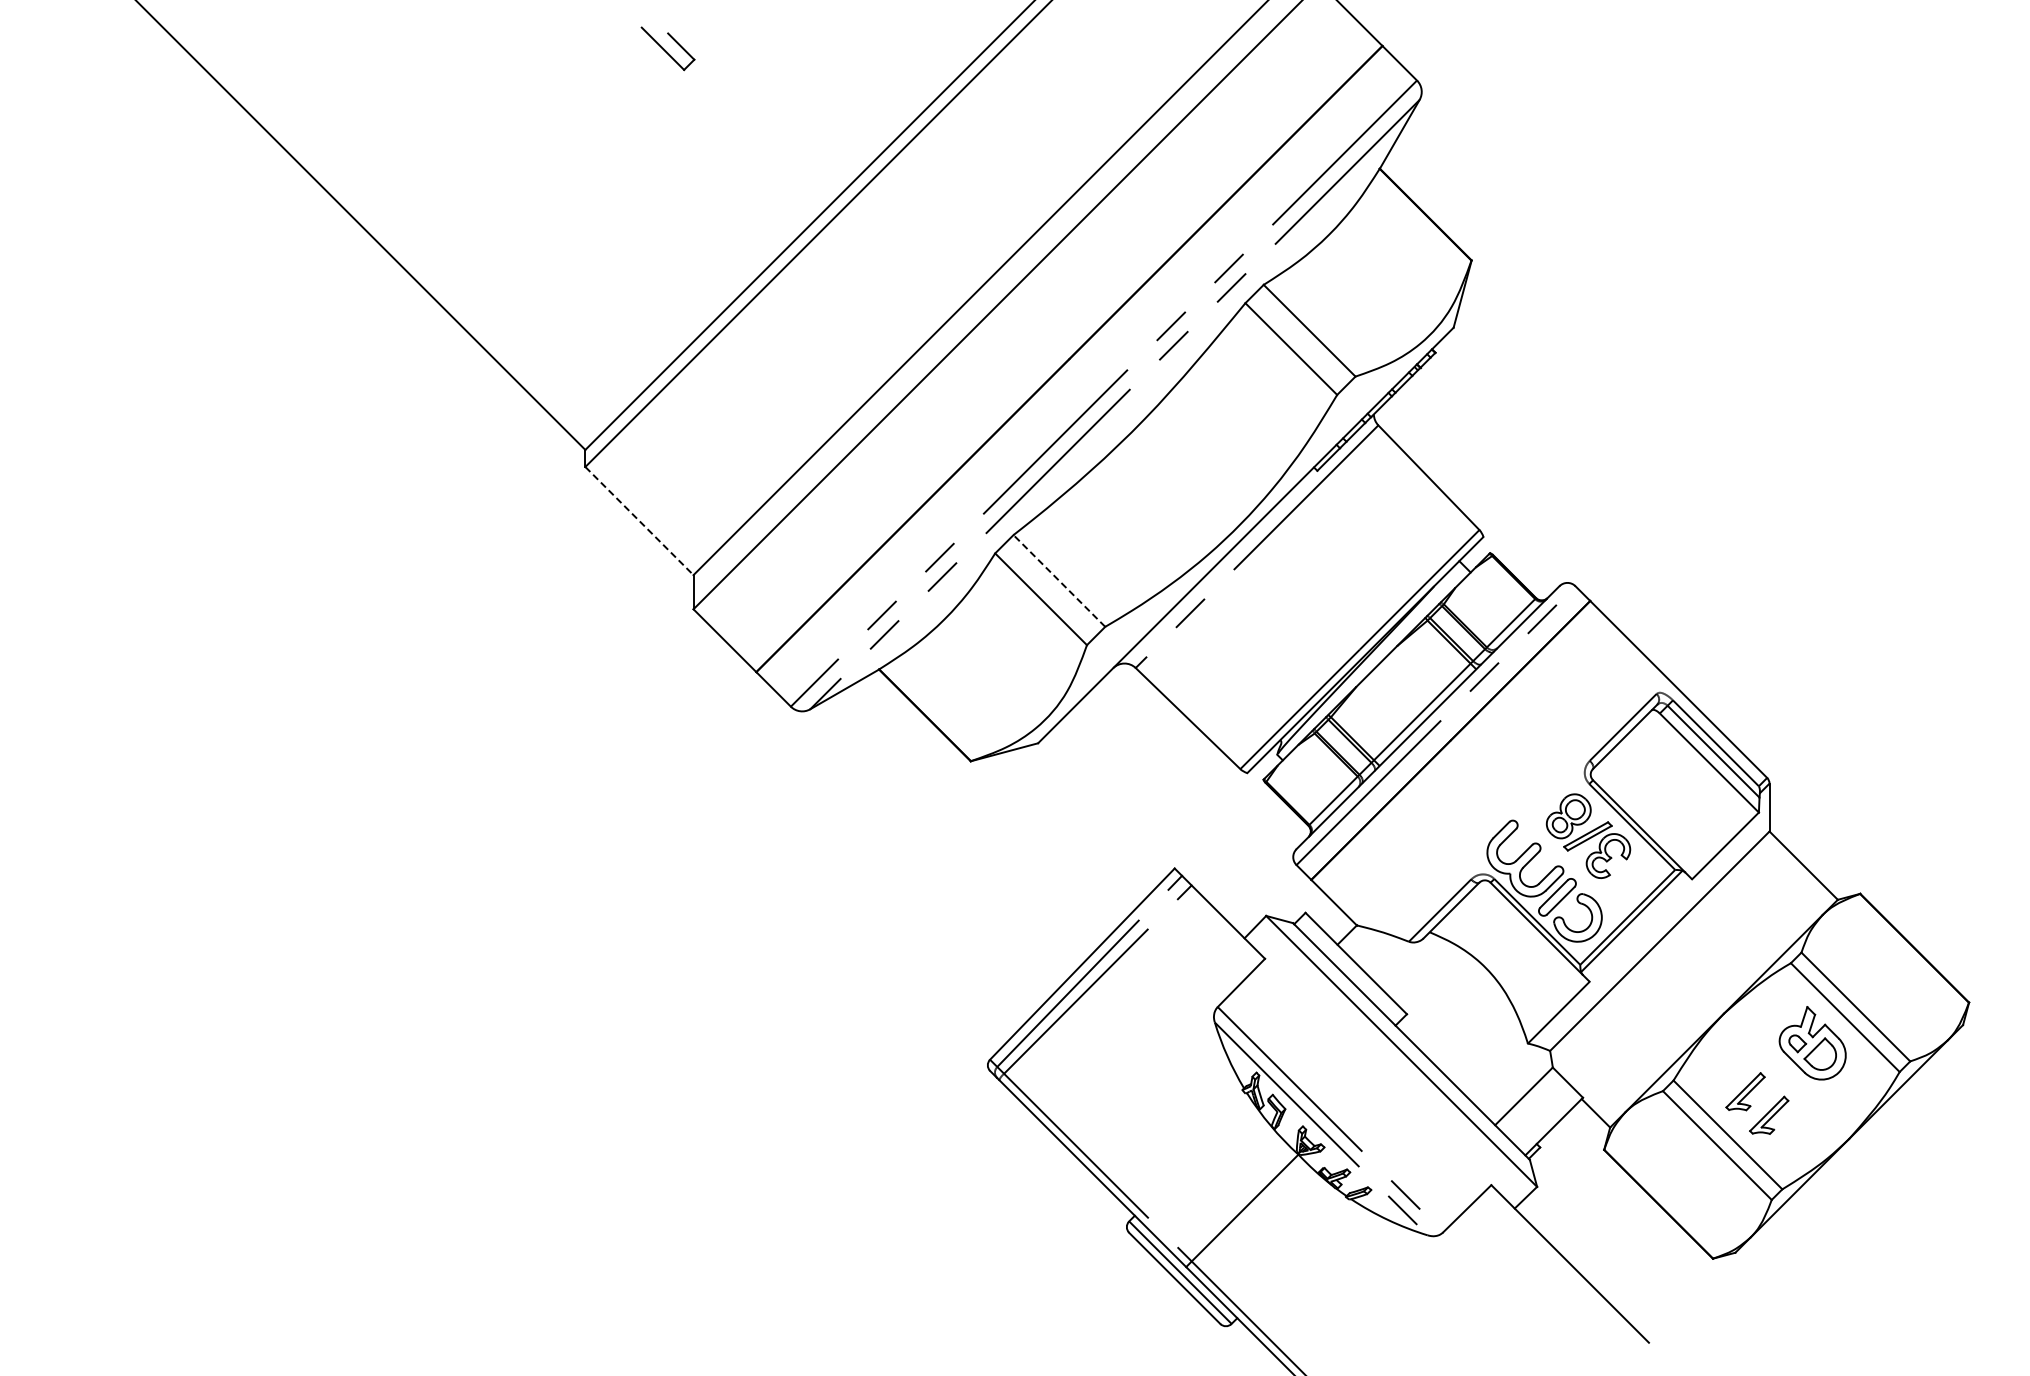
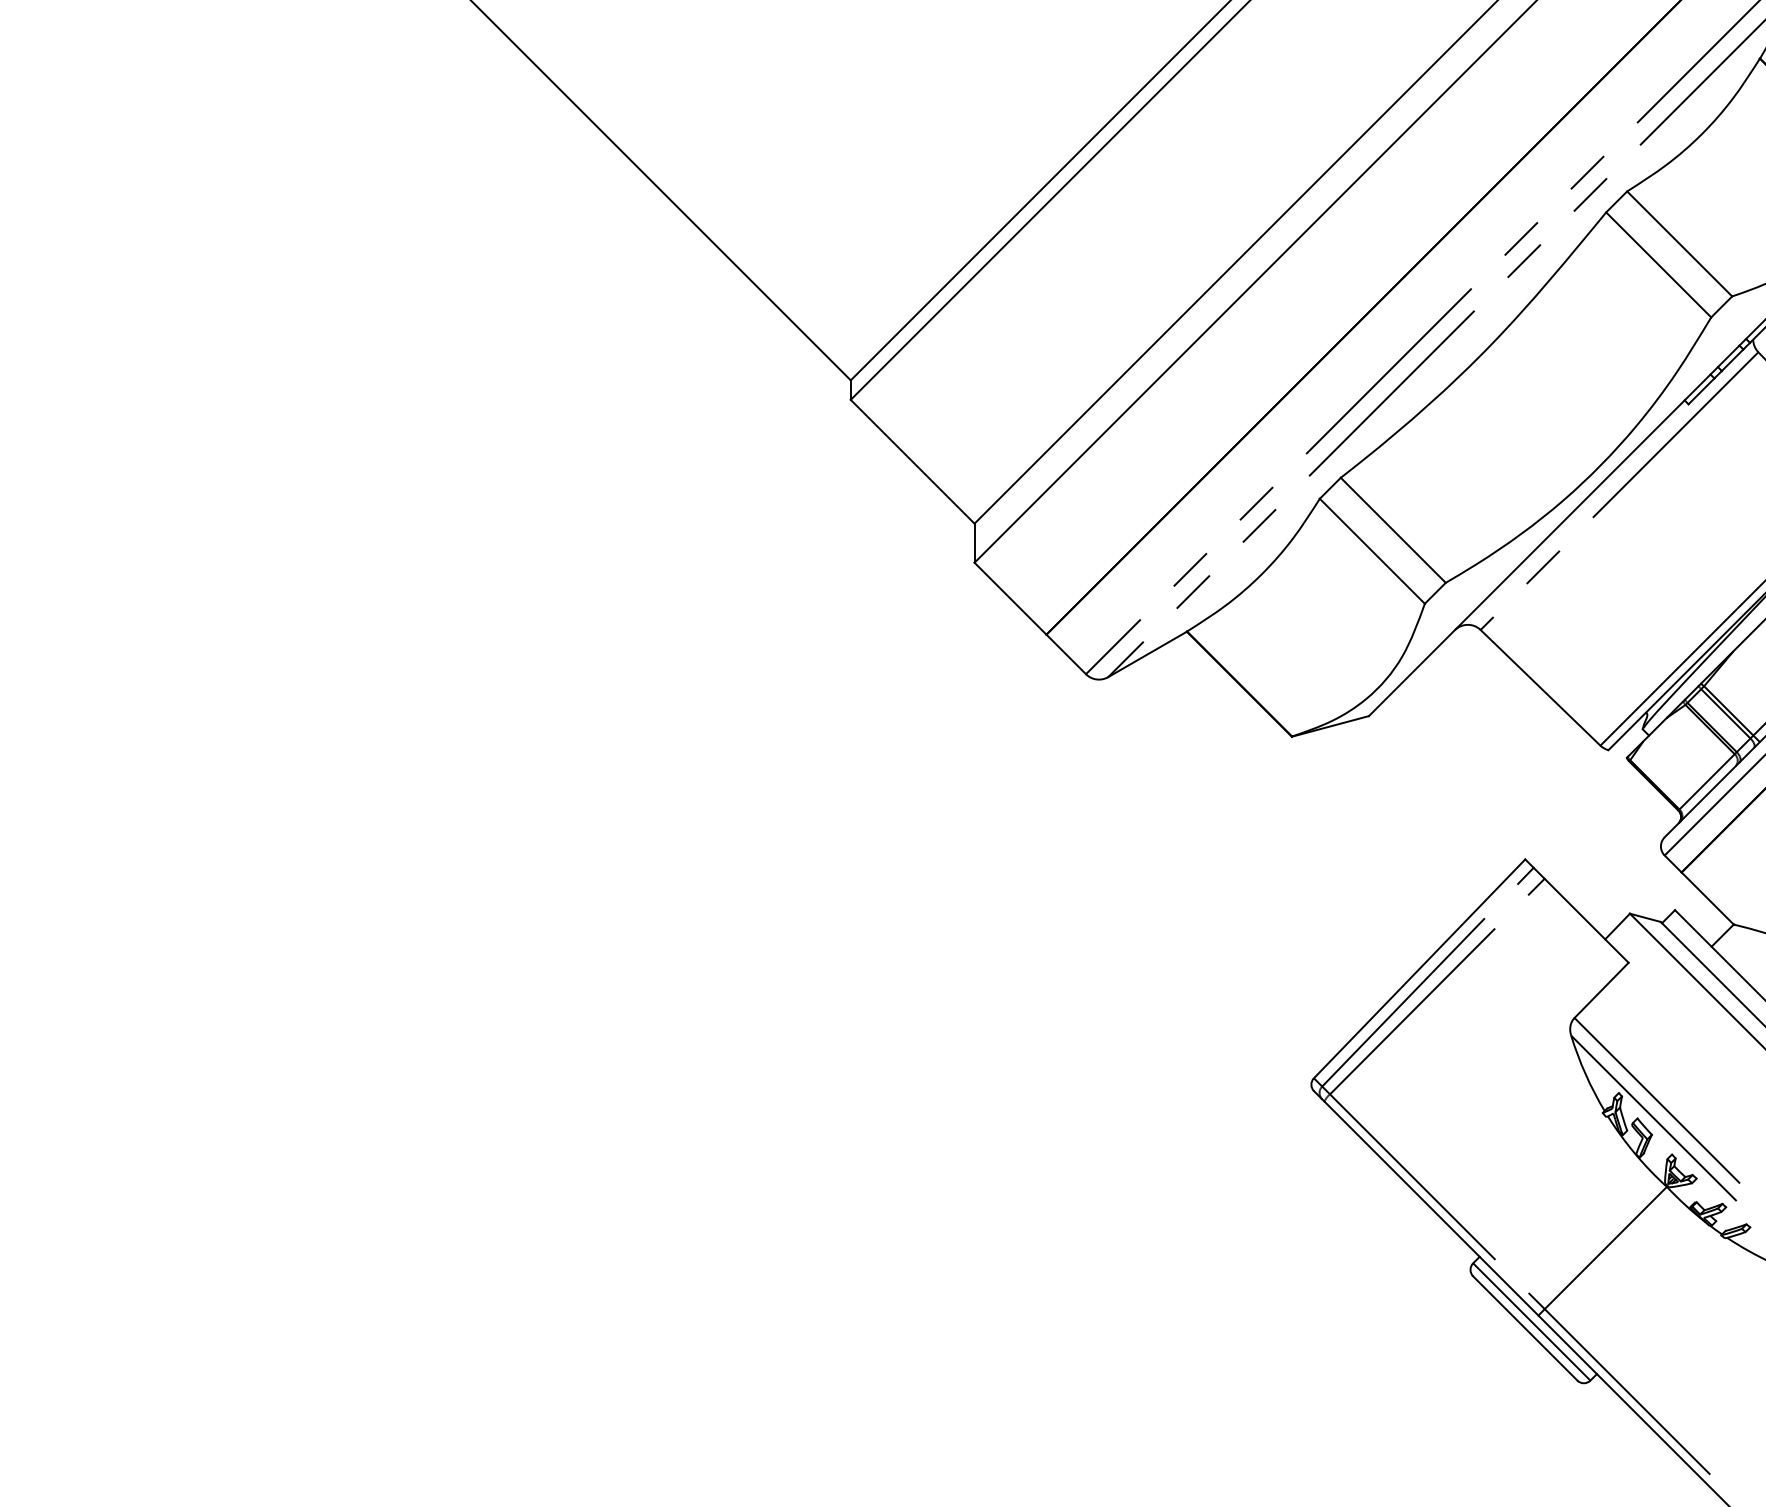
line: (639, 521) -> (912, 462), dashed -> solid
line: (1059, 580) -> (1393, 529), dashed -> solid

